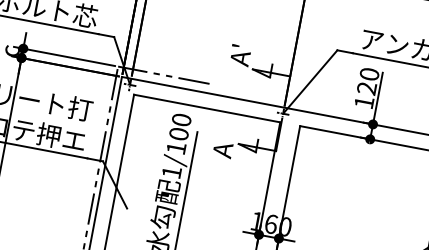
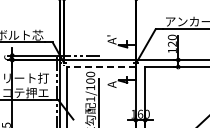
line: (207, 109) -> (101, 67), solid -> dashed

